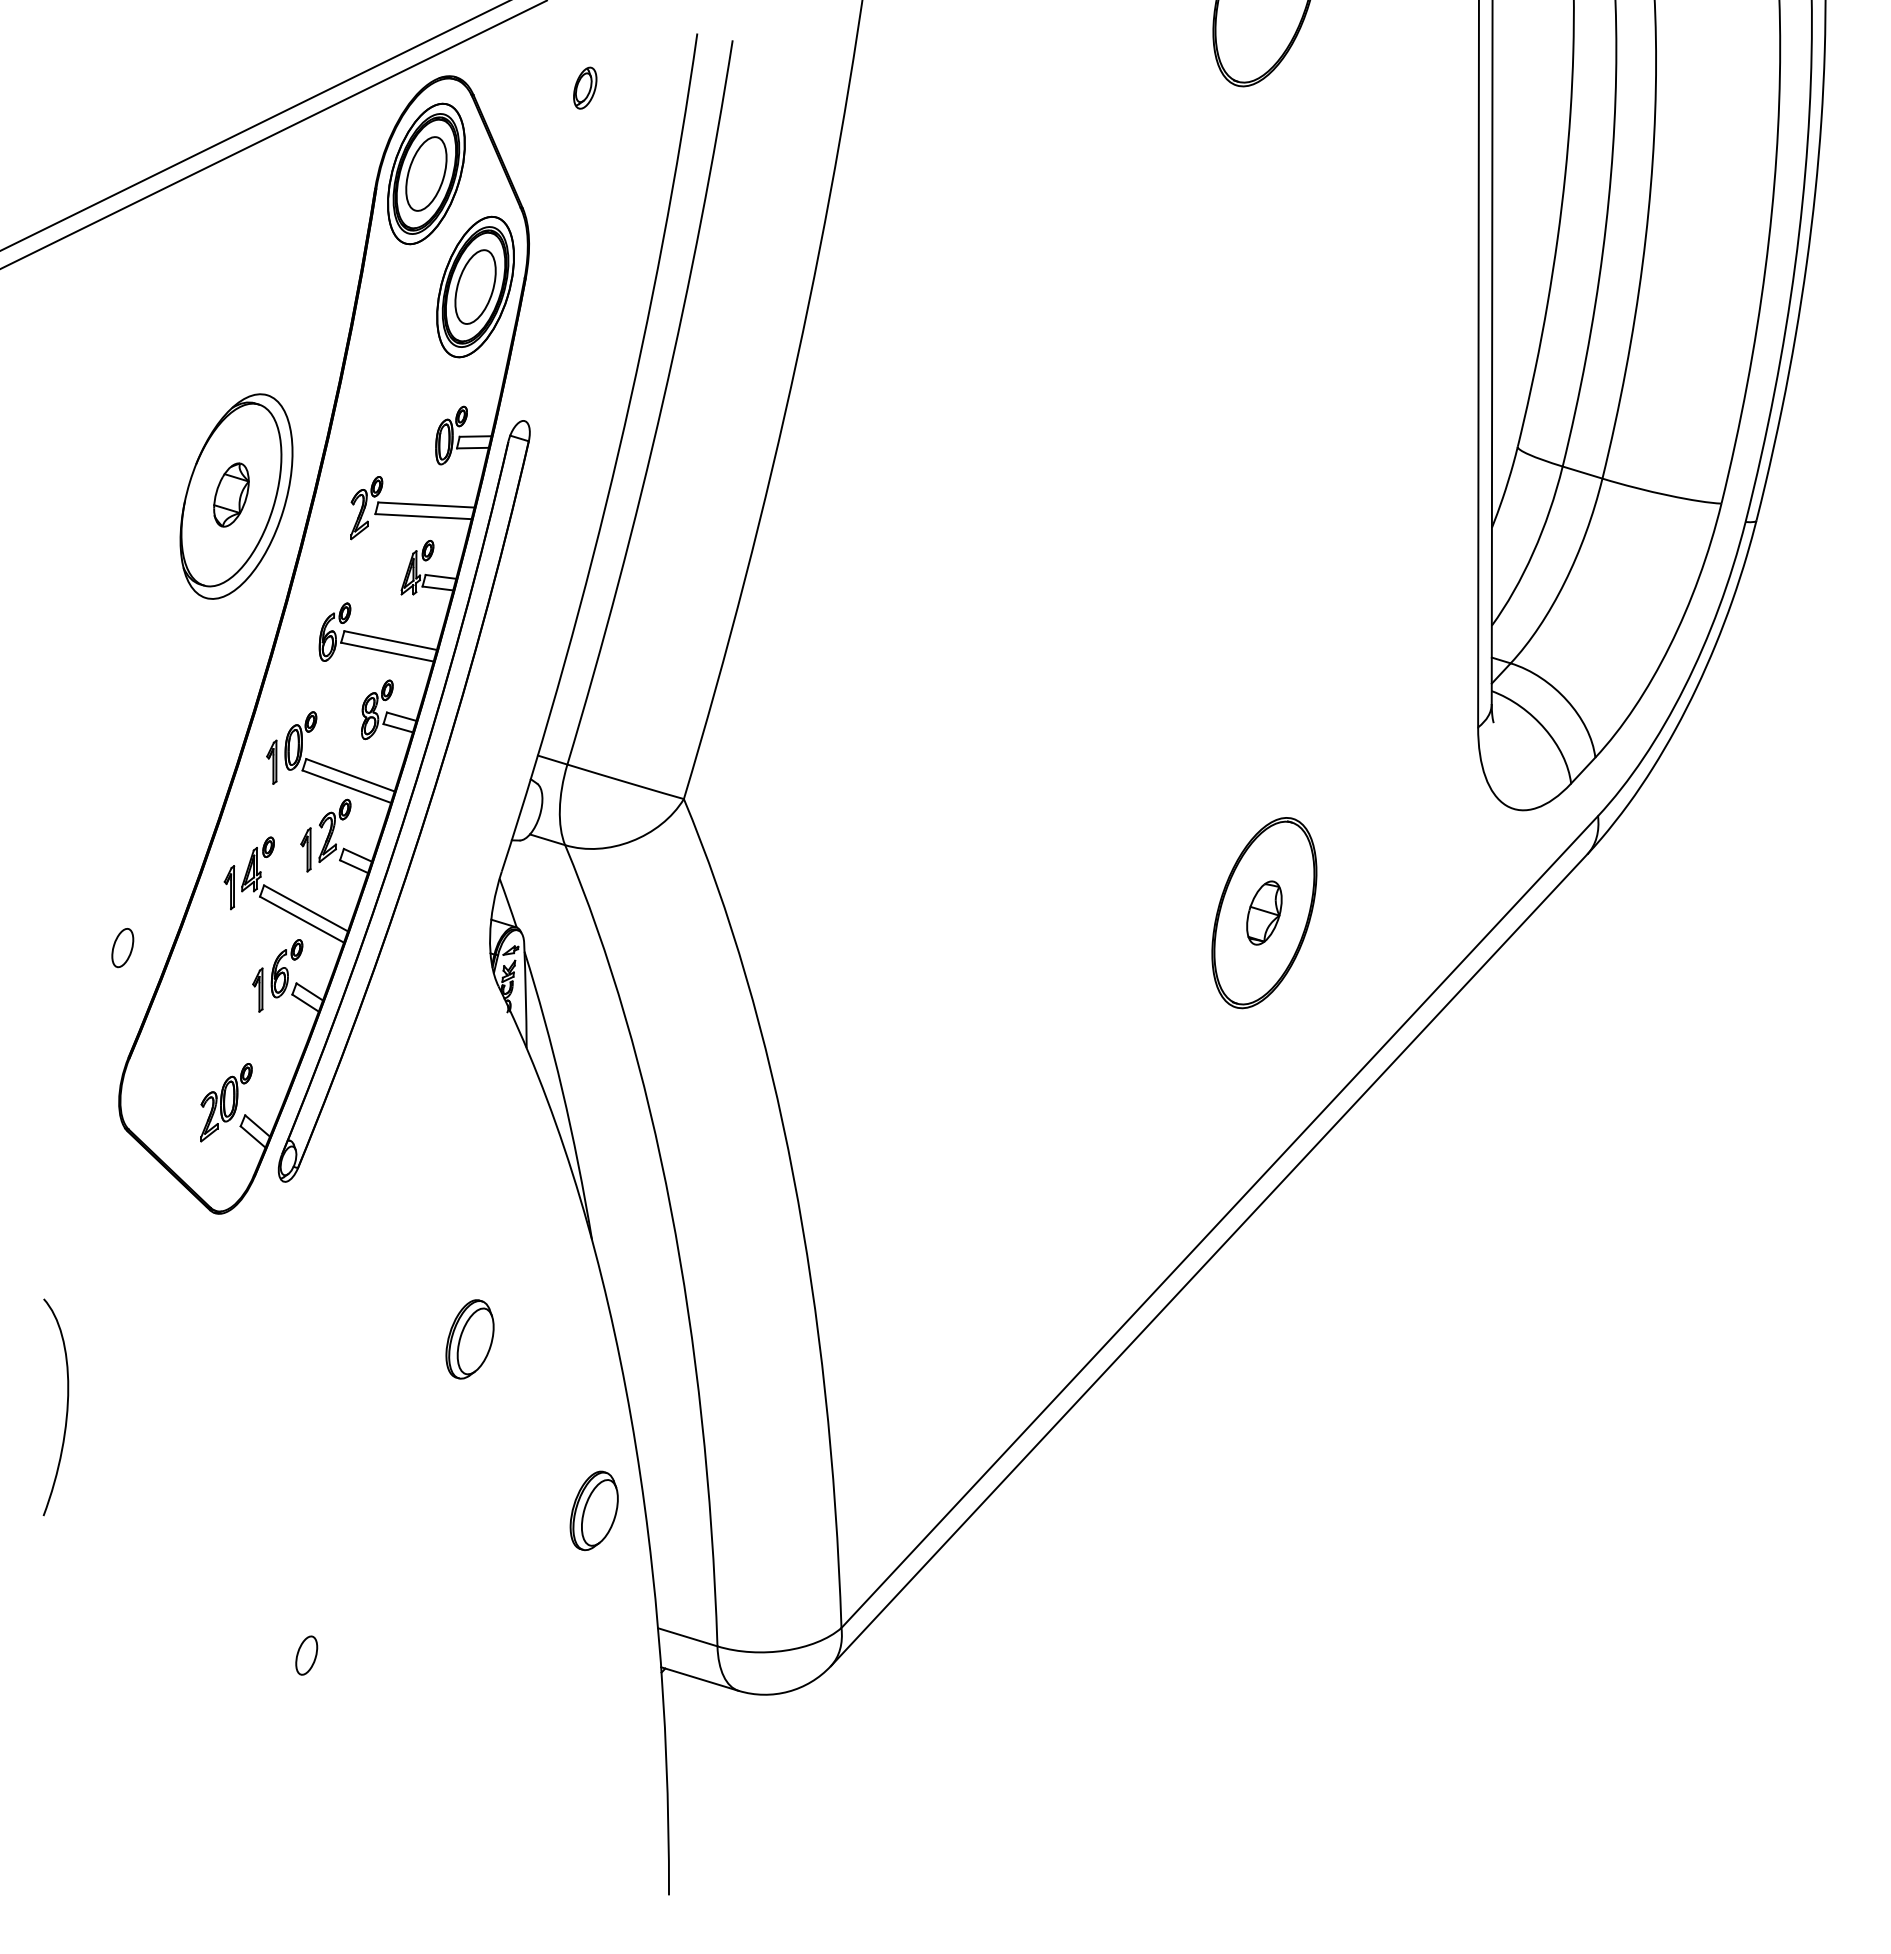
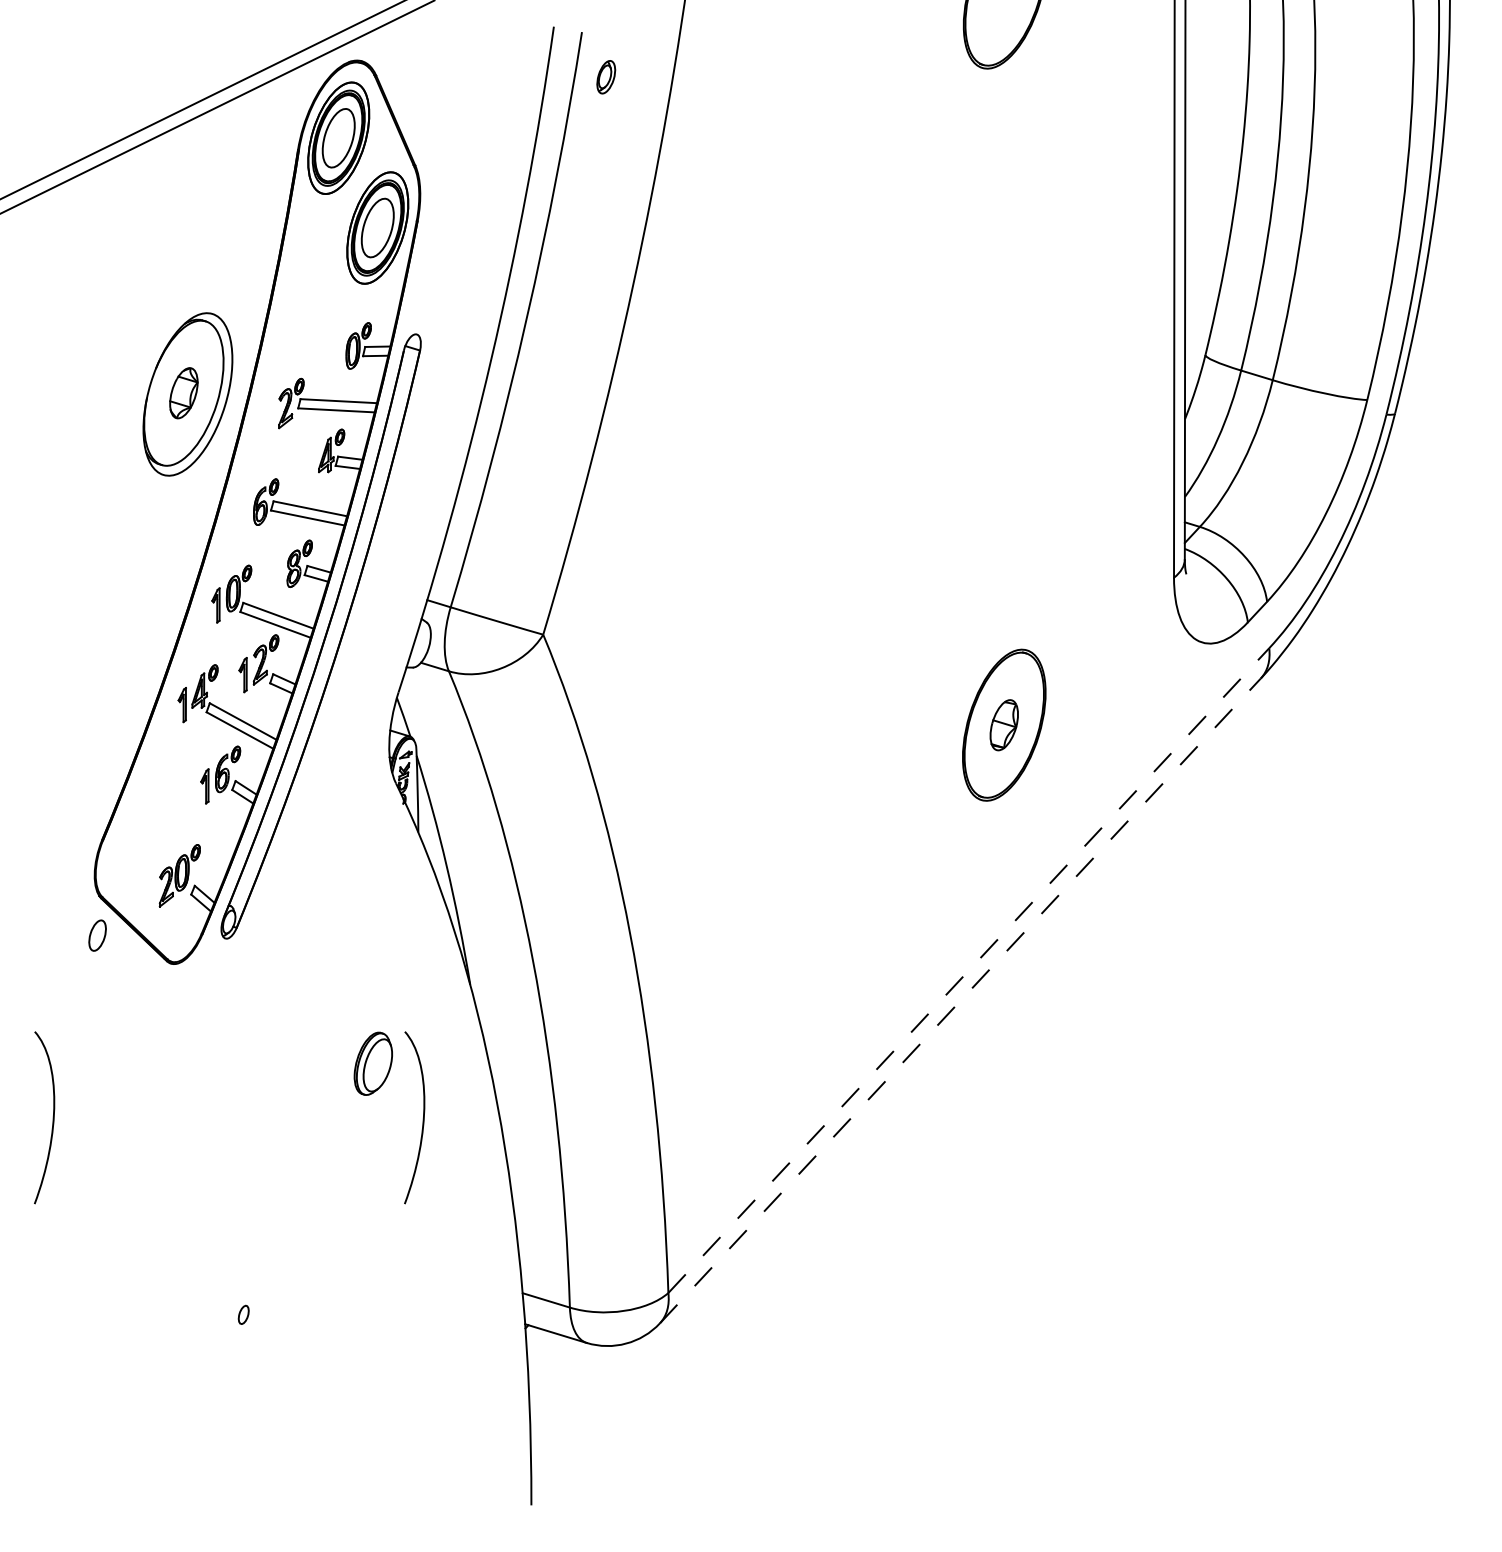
part: (585, 87) -> (606, 76), moved
part: (122, 948) -> (97, 936), moved
line: (1219, 1222) -> (968, 970), solid -> dashed
line: (1209, 1260) -> (960, 1001), solid -> dashed
curve: (532, 1407) -> (422, 1117), added
part: (593, 1510) -> (471, 1199), removed
part: (306, 1655) -> (243, 1314), size x0.6

